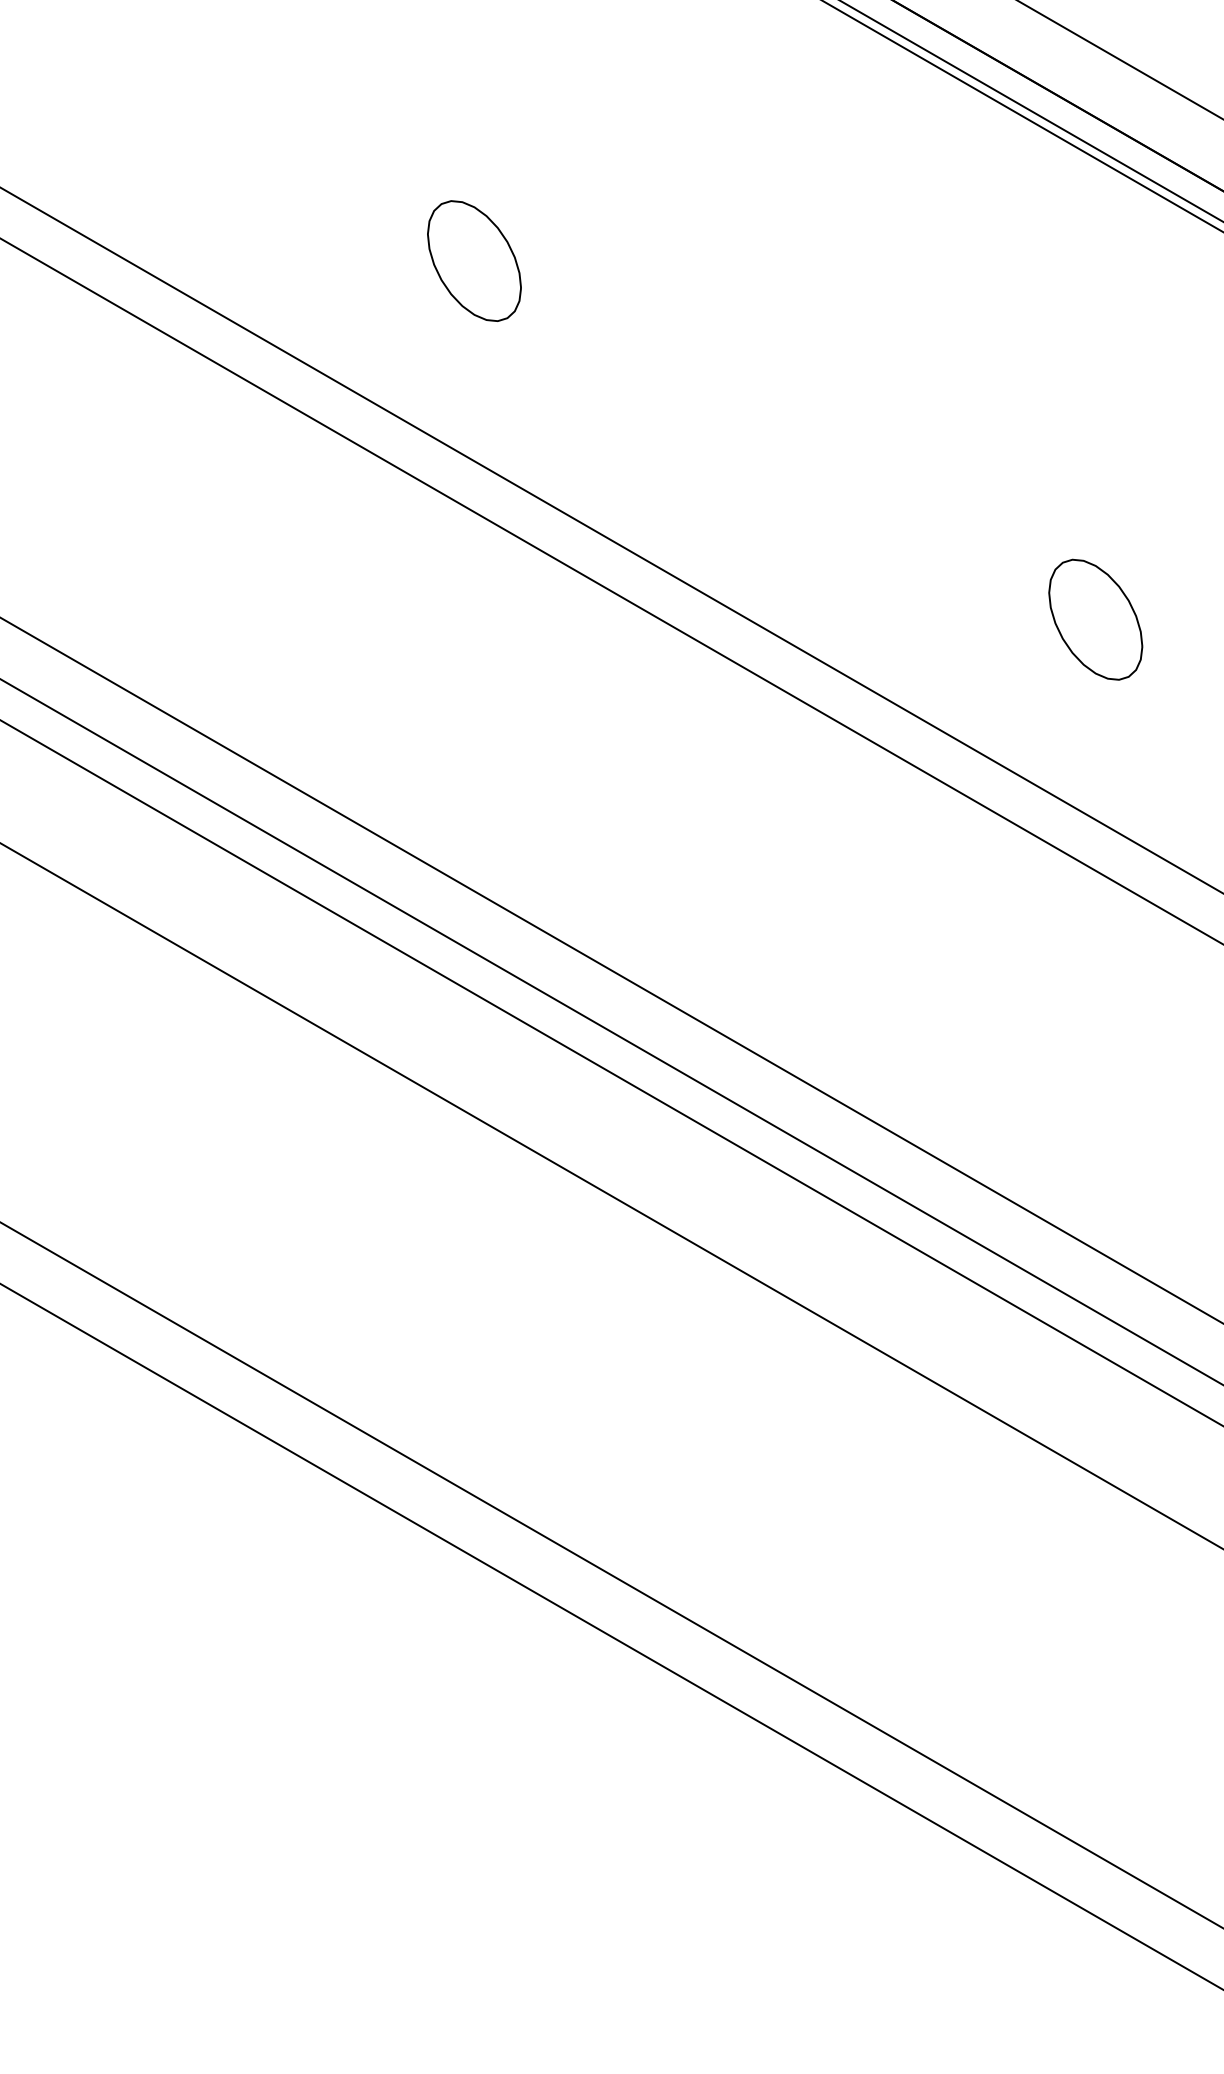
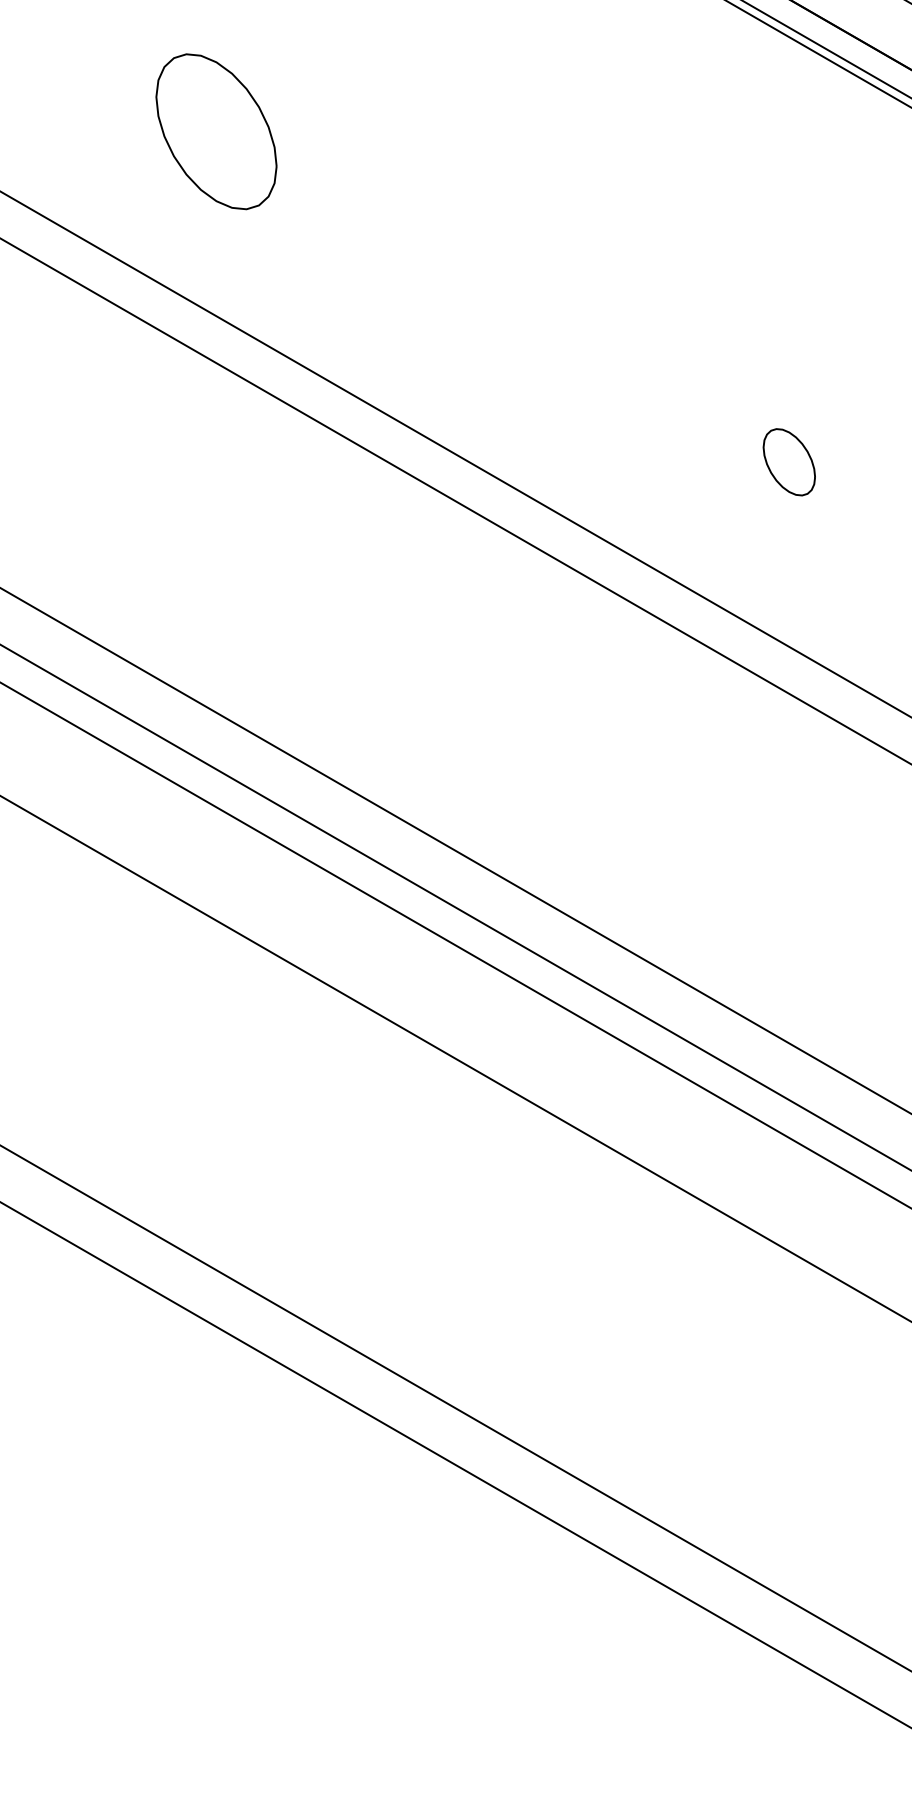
part: (474, 260) -> (216, 131), size x1.4
part: (1095, 619) -> (789, 462), size x0.6

